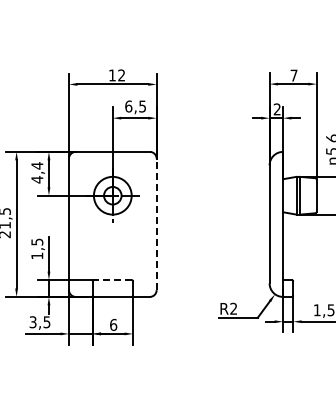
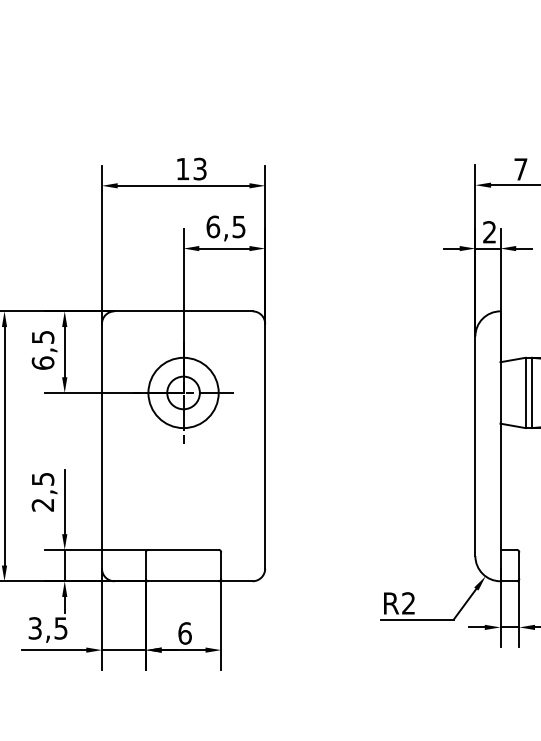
text: (121, 75) -> (199, 169), 12 -> 13
text: (37, 172) -> (43, 349), 4,4 -> 6,5
line: (156, 224) -> (264, 446), dashed -> solid
text: (37, 255) -> (43, 504), 1,5 -> 2,5
line: (112, 280) -> (182, 550), dashed -> solid

